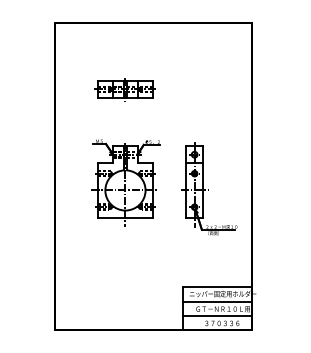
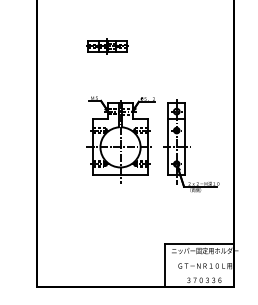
part: (124, 89) -> (106, 46), size x0.7
part: (125, 182) -> (120, 139), moved
line: (217, 301) -> (199, 258), removed
line: (217, 315) -> (199, 272), removed

